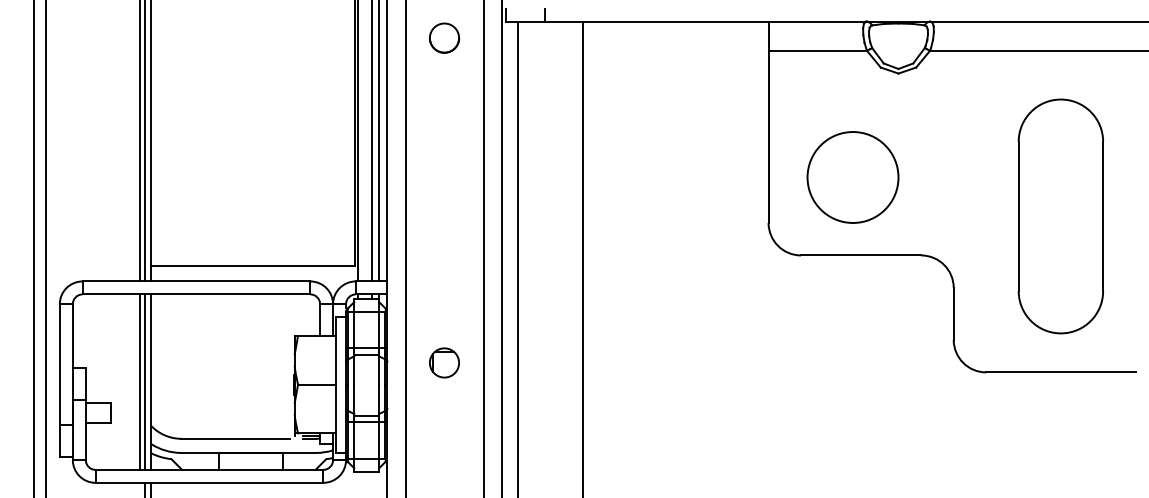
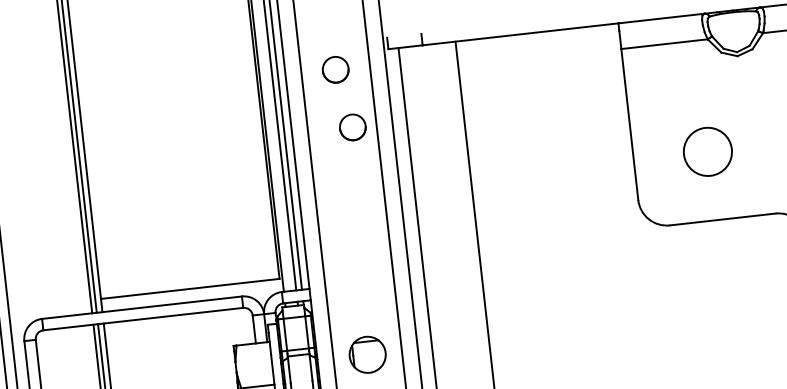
circle: (456, 104) -> (352, 126), added
circle: (852, 177) -> (707, 151), size x0.6
part: (444, 362) -> (367, 354), size x1.4

